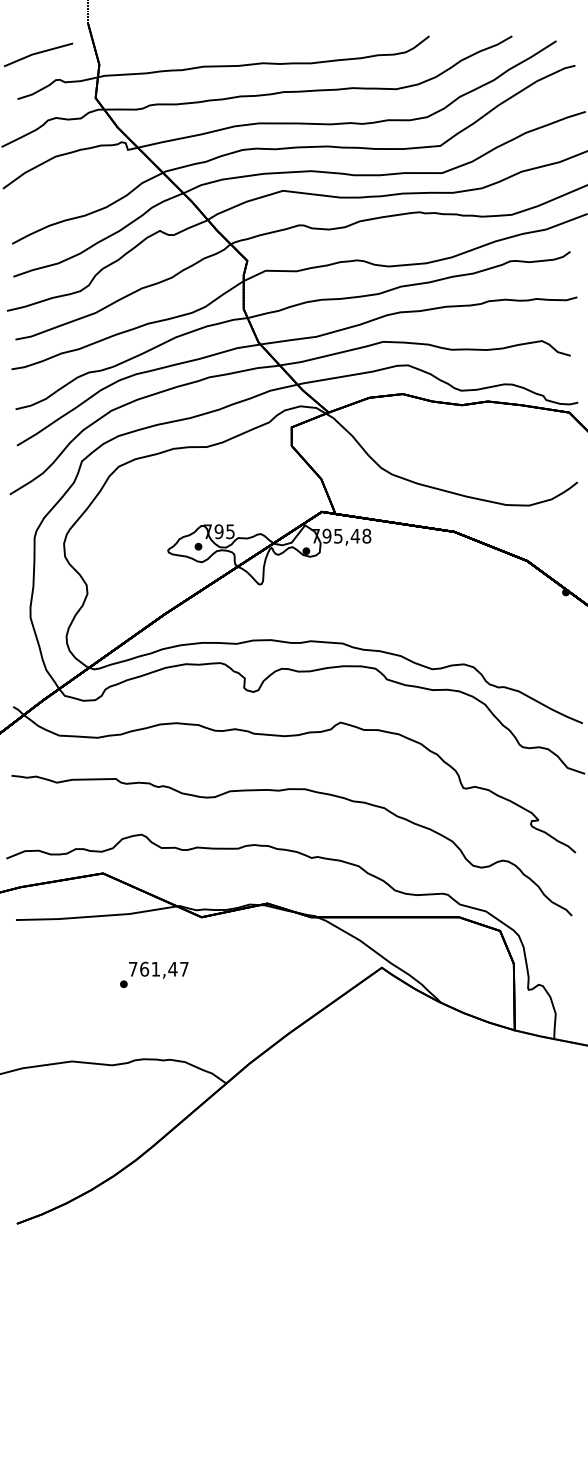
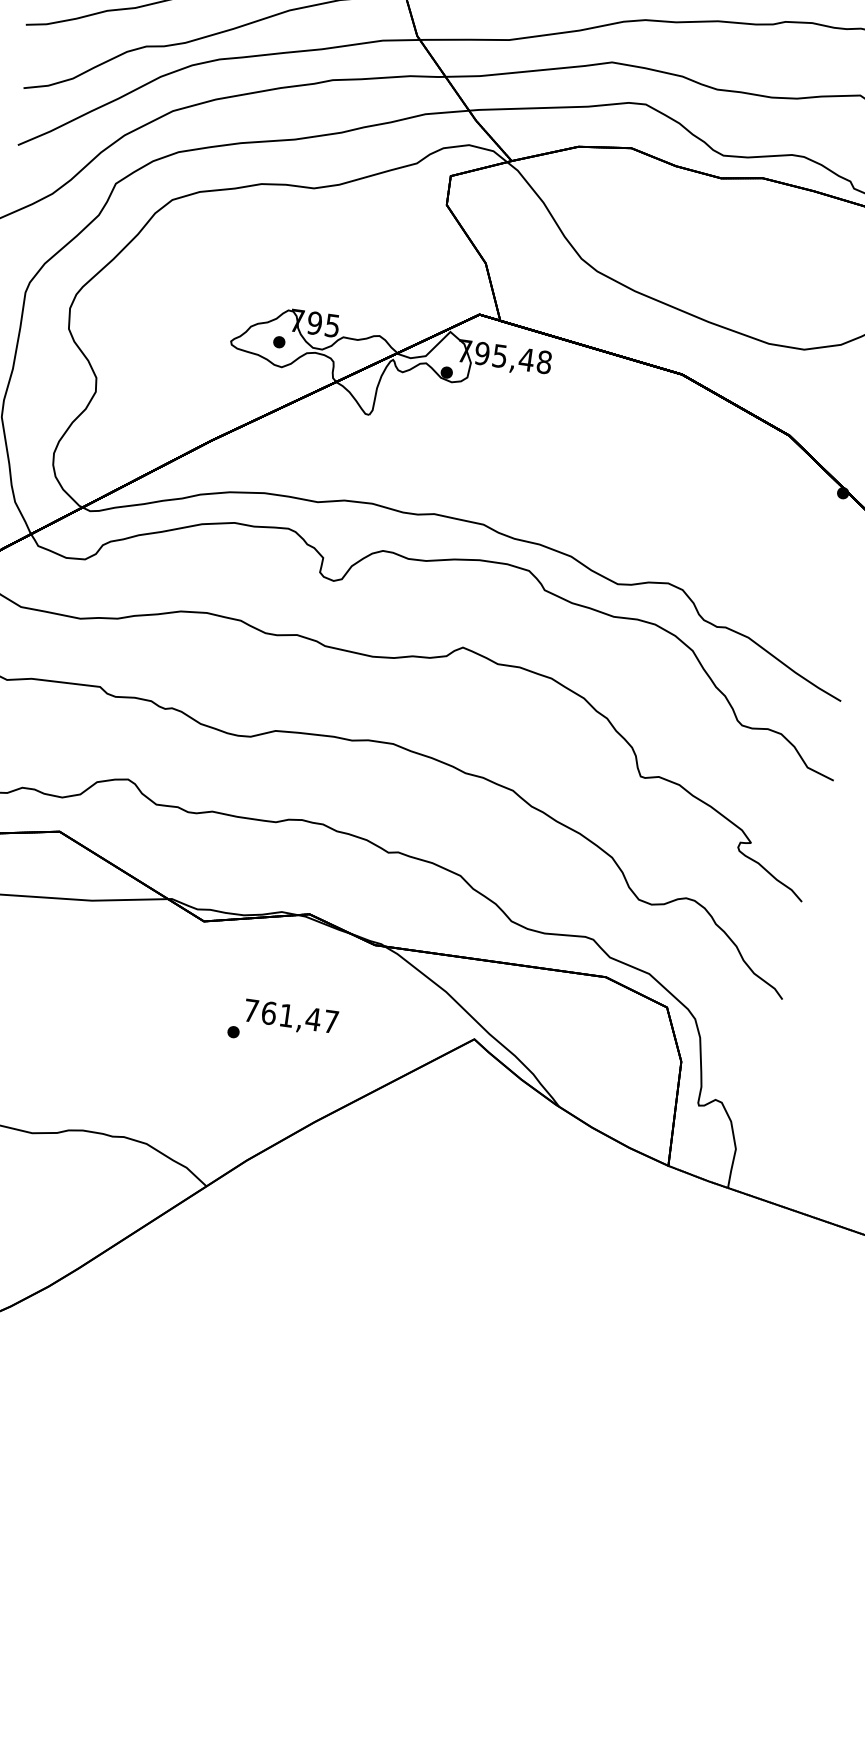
text: (154, 974) -> (283, 1023), moved

